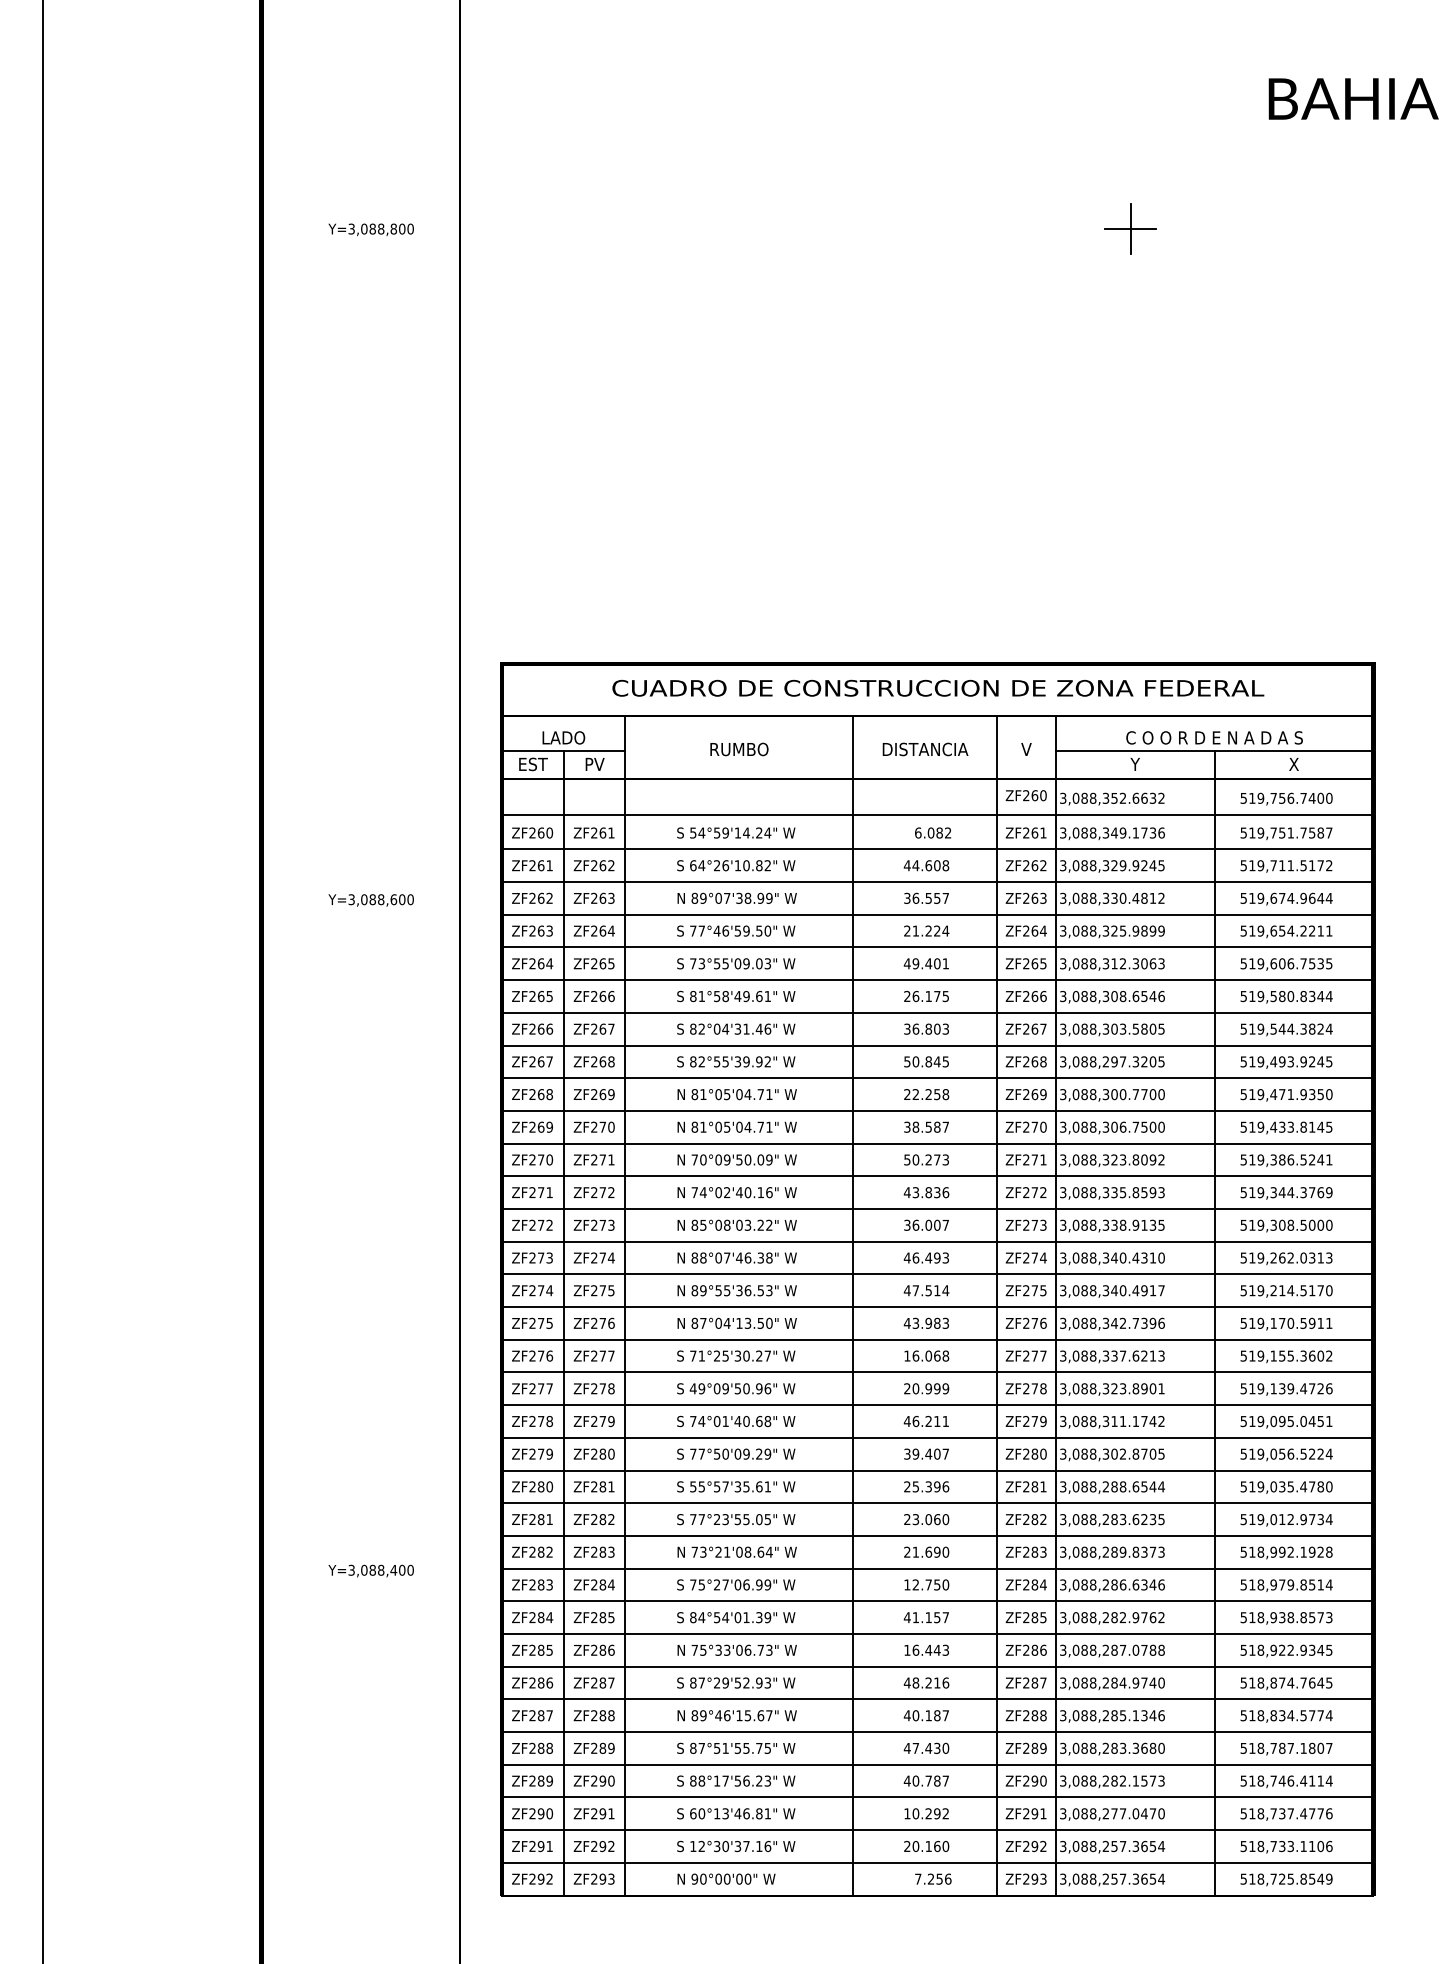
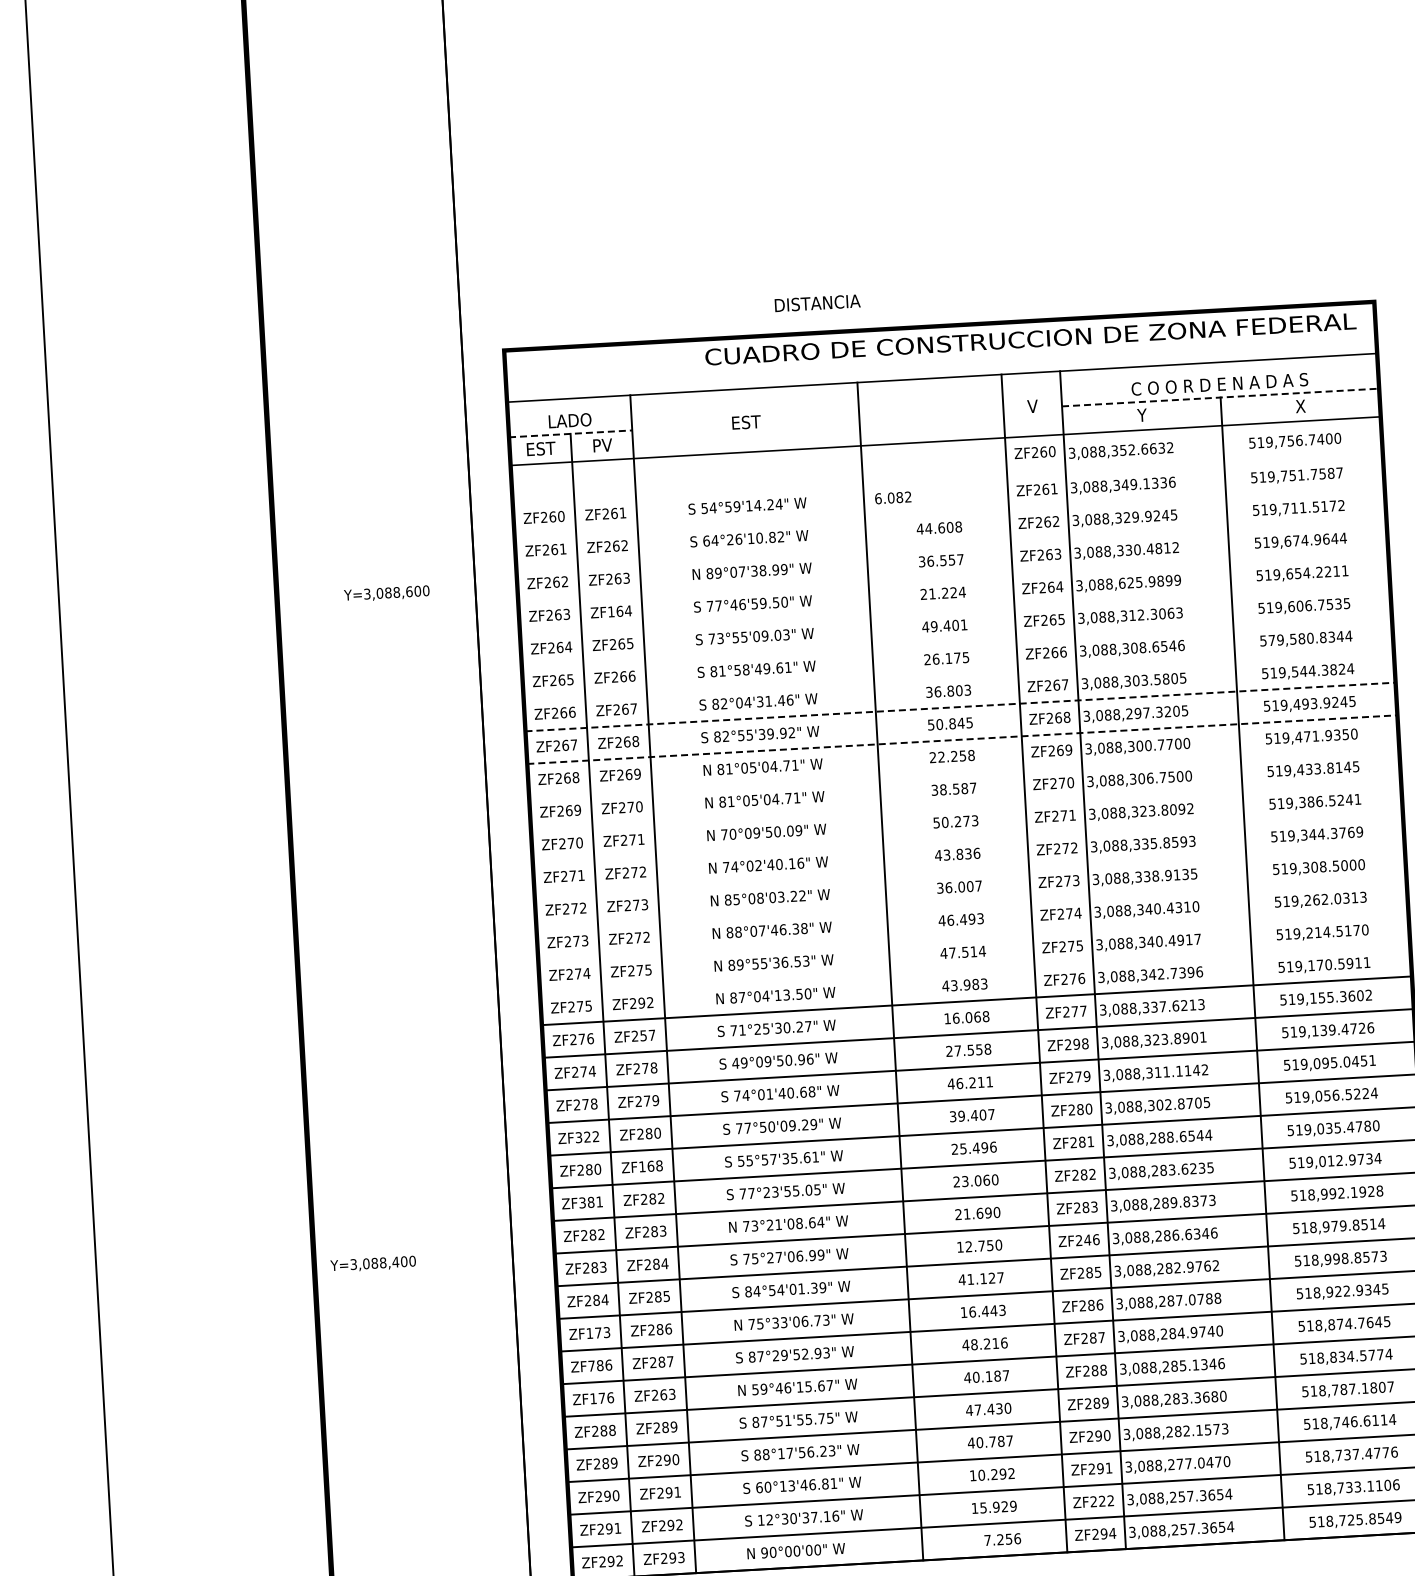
text: (938, 687) -> (1030, 338), moved
text: (739, 749) -> (746, 422), RUMBO -> EST
text: (925, 749) -> (817, 303), moved
line: (563, 751) -> (570, 434), solid -> dashed
line: (1214, 751) -> (1220, 397), solid -> dashed
line: (937, 814) -> (947, 476), removed
text: (933, 832) -> (893, 497), moved
text: (1144, 832) -> (1155, 482), 3,088,349.1736 -> 3,088,349.1336
line: (937, 849) -> (949, 511), removed
line: (937, 882) -> (951, 544), removed
line: (937, 914) -> (953, 576), removed
text: (594, 930) -> (611, 611), ZF264 -> ZF164
text: (1105, 930) -> (1121, 582), 3,088,325.9899 -> 3,088,625.9899
line: (937, 947) -> (954, 609), removed
line: (937, 980) -> (956, 642), removed
text: (1252, 996) -> (1272, 640), 519,580.8344 -> 579,580.8344
line: (937, 1012) -> (958, 674), removed
line: (937, 1045) -> (960, 706), solid -> dashed
line: (937, 1078) -> (962, 739), solid -> dashed
line: (937, 1110) -> (963, 771), removed
line: (937, 1143) -> (965, 804), removed
line: (937, 1176) -> (967, 837), removed
line: (937, 1209) -> (969, 870), removed
line: (937, 1241) -> (971, 902), removed
text: (610, 1257) -> (645, 936), ZF274 -> ZF272
line: (937, 1274) -> (973, 935), removed
line: (937, 1307) -> (974, 968), removed
text: (606, 1322) -> (645, 1002), ZF276 -> ZF292
text: (602, 1355) -> (643, 1035), ZF277 -> ZF257
text: (549, 1388) -> (592, 1071), ZF277 -> ZF274
text: (930, 1388) -> (972, 1049), 20.999 -> 27.558
text: (1034, 1388) -> (1076, 1044), ZF278 -> ZF298
text: (1144, 1421) -> (1188, 1070), 3,088,311.1742 -> 3,088,311.1142
text: (540, 1453) -> (586, 1136), ZF279 -> ZF322
text: (602, 1486) -> (650, 1165), ZF281 -> ZF168
text: (928, 1486) -> (976, 1147), 25.396 -> 25.496
text: (532, 1519) -> (582, 1202), ZF281 -> ZF381
text: (370, 1570) -> (372, 1263), moved
text: (1038, 1584) -> (1091, 1239), ZF284 -> ZF246
text: (937, 1617) -> (992, 1278), 41.157 -> 41.127
text: (1282, 1617) -> (1336, 1258), 518,938.8573 -> 518,998.8573
text: (540, 1649) -> (597, 1332), ZF285 -> ZF173
text: (532, 1682) -> (591, 1365), ZF286 -> ZF786
text: (541, 1715) -> (602, 1398), ZF287 -> ZF176
text: (606, 1715) -> (667, 1394), ZF288 -> ZF263
text: (694, 1715) -> (755, 1389), 89°46'15.67" -> 59°46'15.67"
text: (1303, 1780) -> (1366, 1420), 518,746.4114 -> 518,746.6114
text: (926, 1846) -> (994, 1507), 20.160 -> 15.929
text: (1034, 1846) -> (1101, 1501), ZF292 -> ZF222
text: (1042, 1878) -> (1111, 1532), ZF293 -> ZF294

